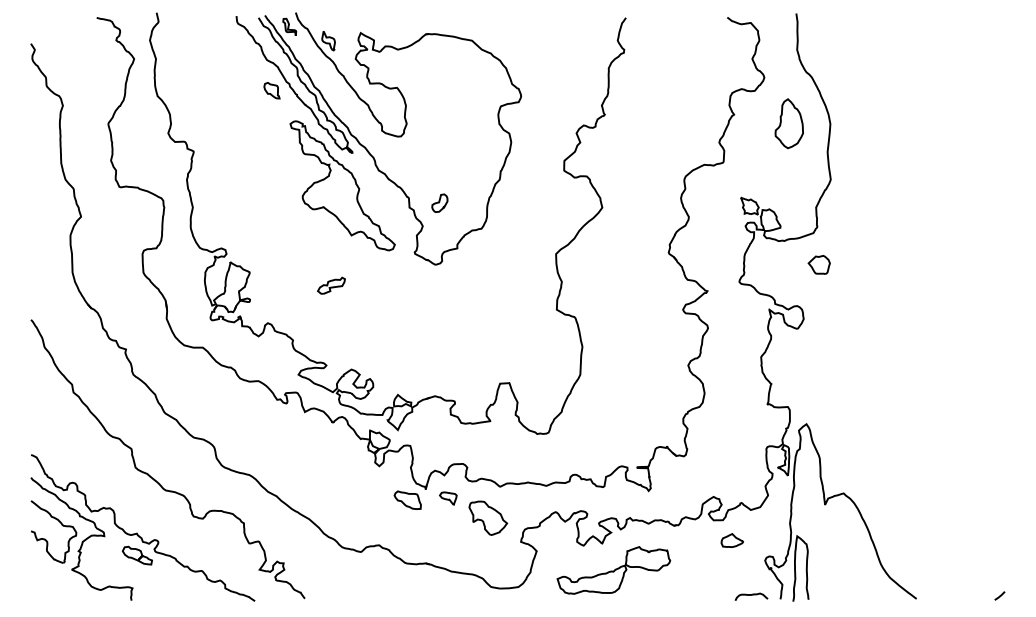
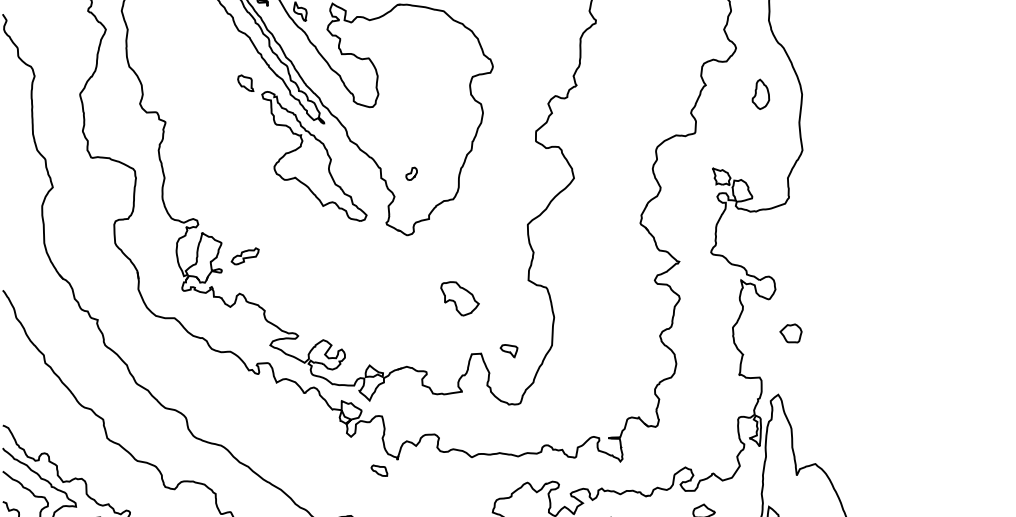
part: (271, 90) -> (245, 83), moved
part: (788, 123) -> (760, 94), size x0.6
part: (439, 203) -> (411, 174), size x0.7
part: (818, 264) -> (790, 333), moved
part: (331, 285) -> (245, 256), moved
part: (448, 498) -> (509, 351), moved
part: (407, 499) -> (379, 470), size x0.6
part: (488, 517) -> (460, 298), moved

